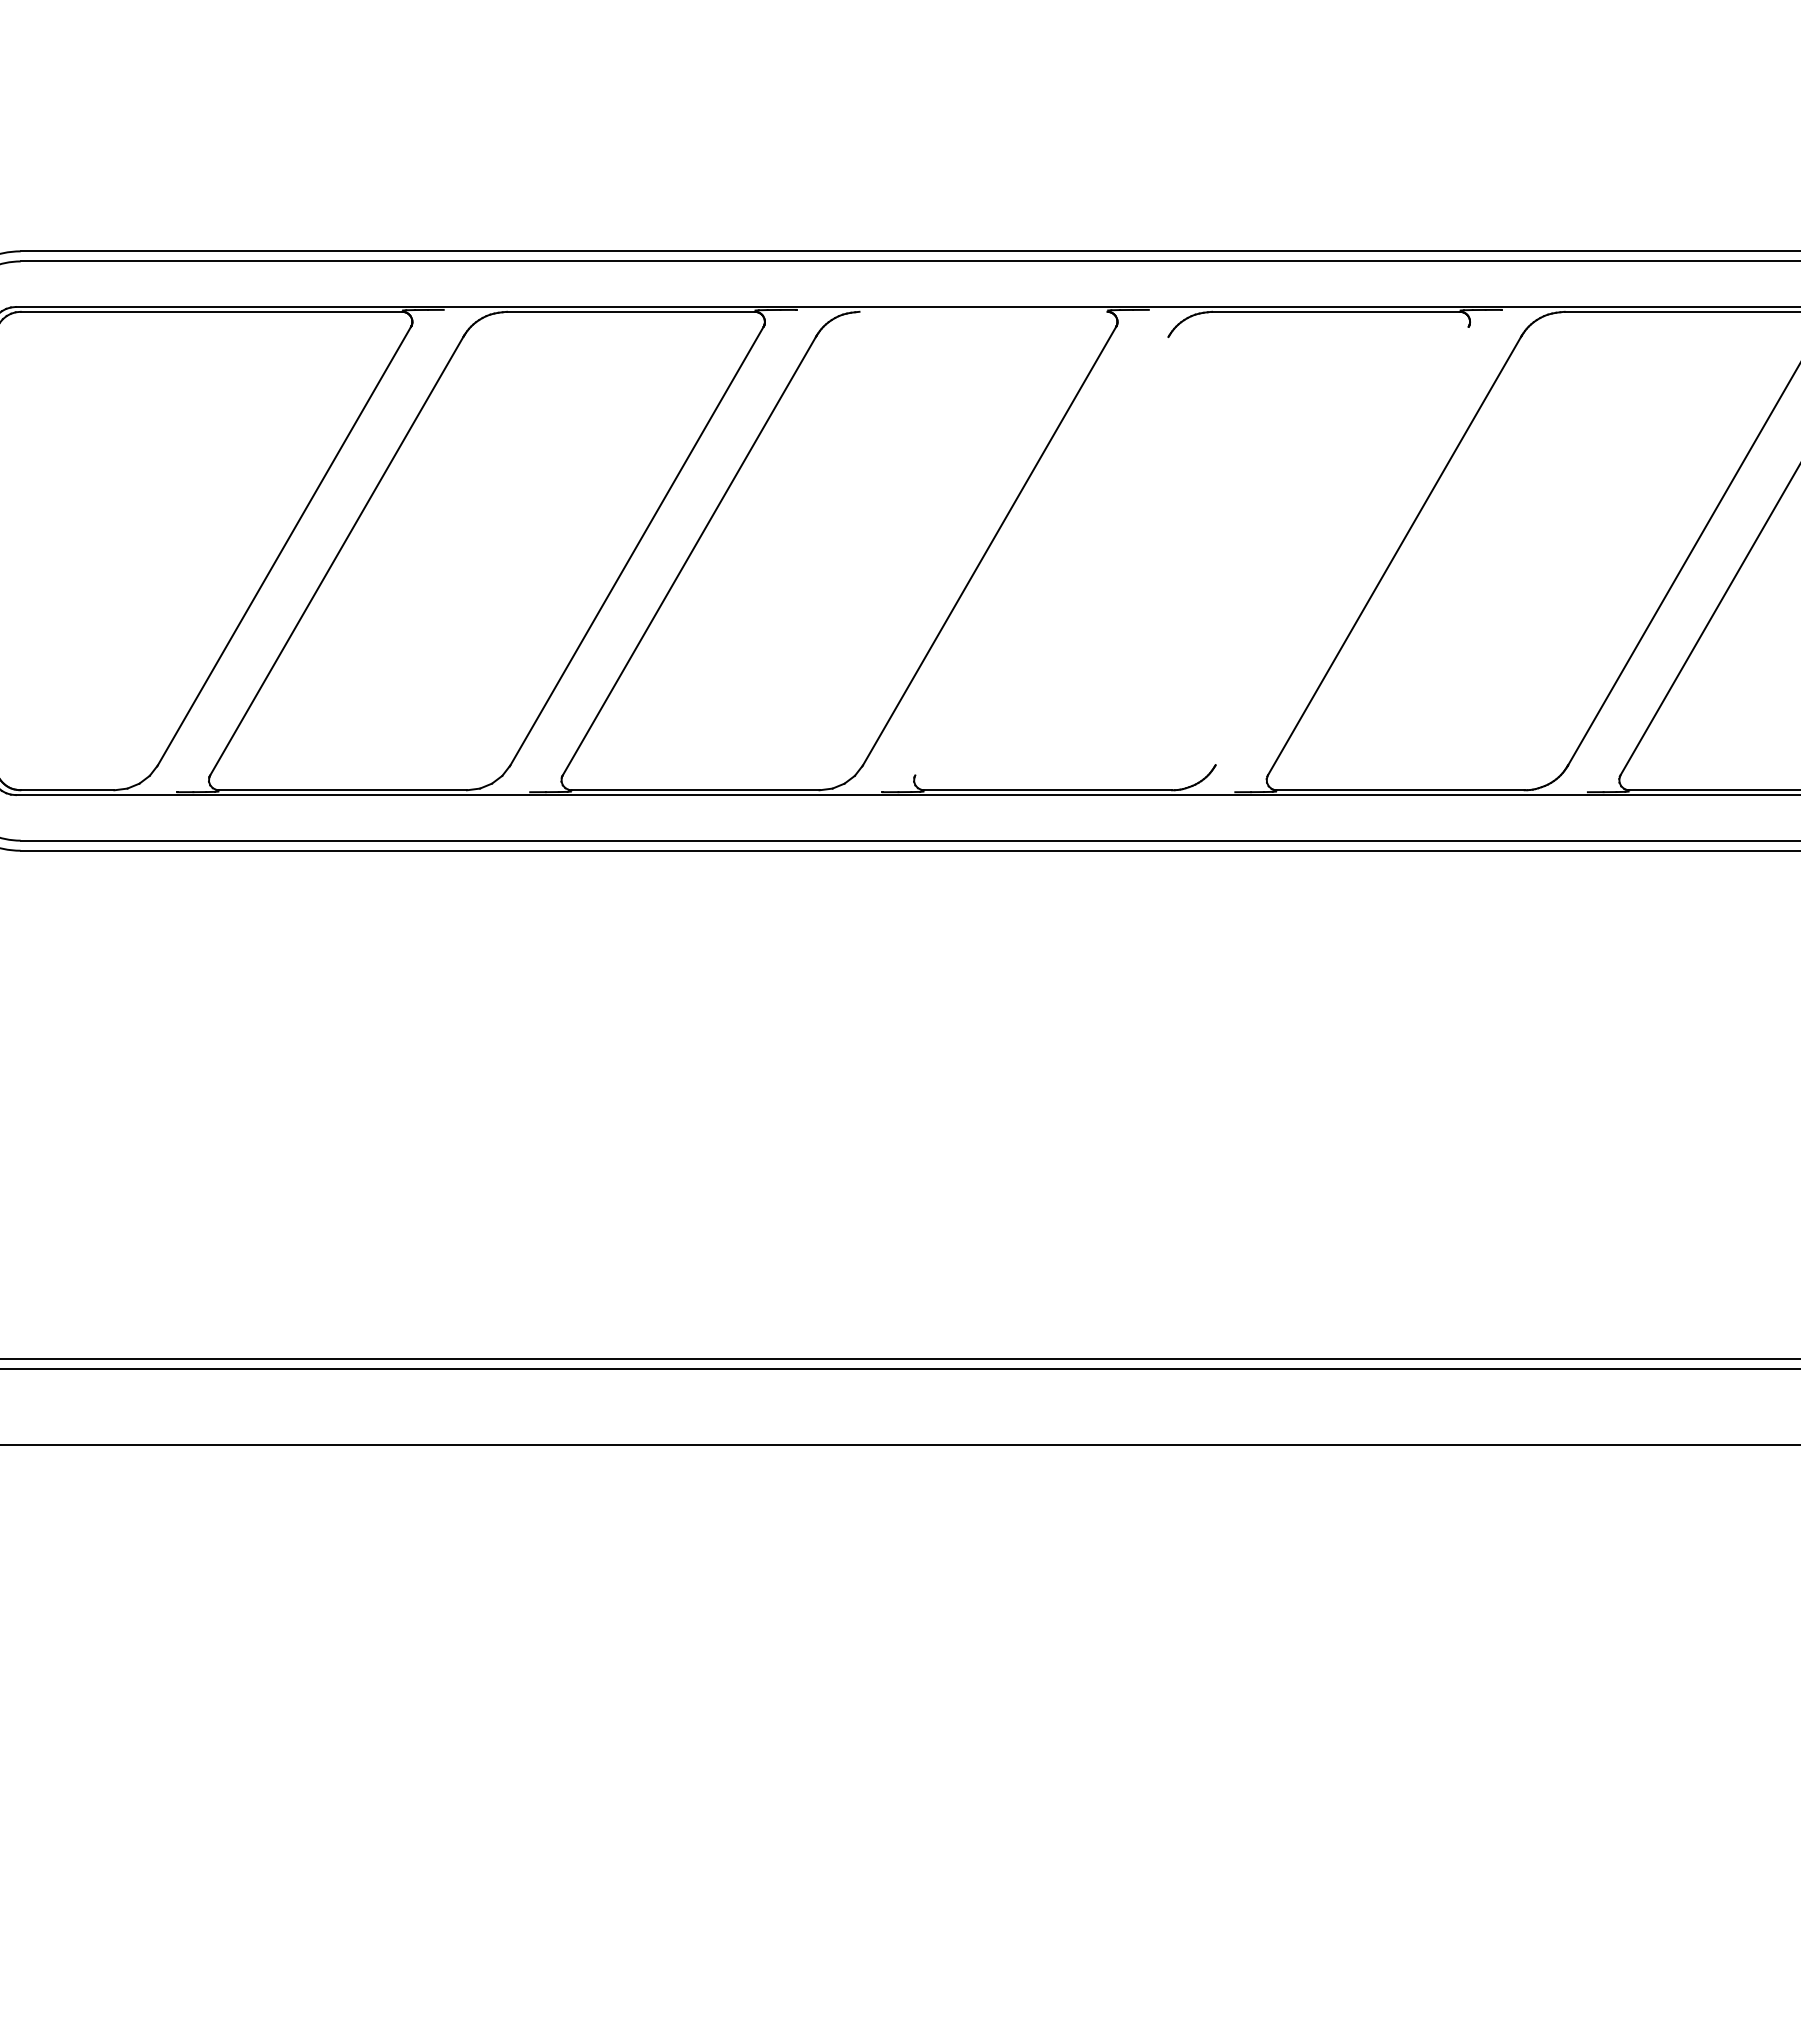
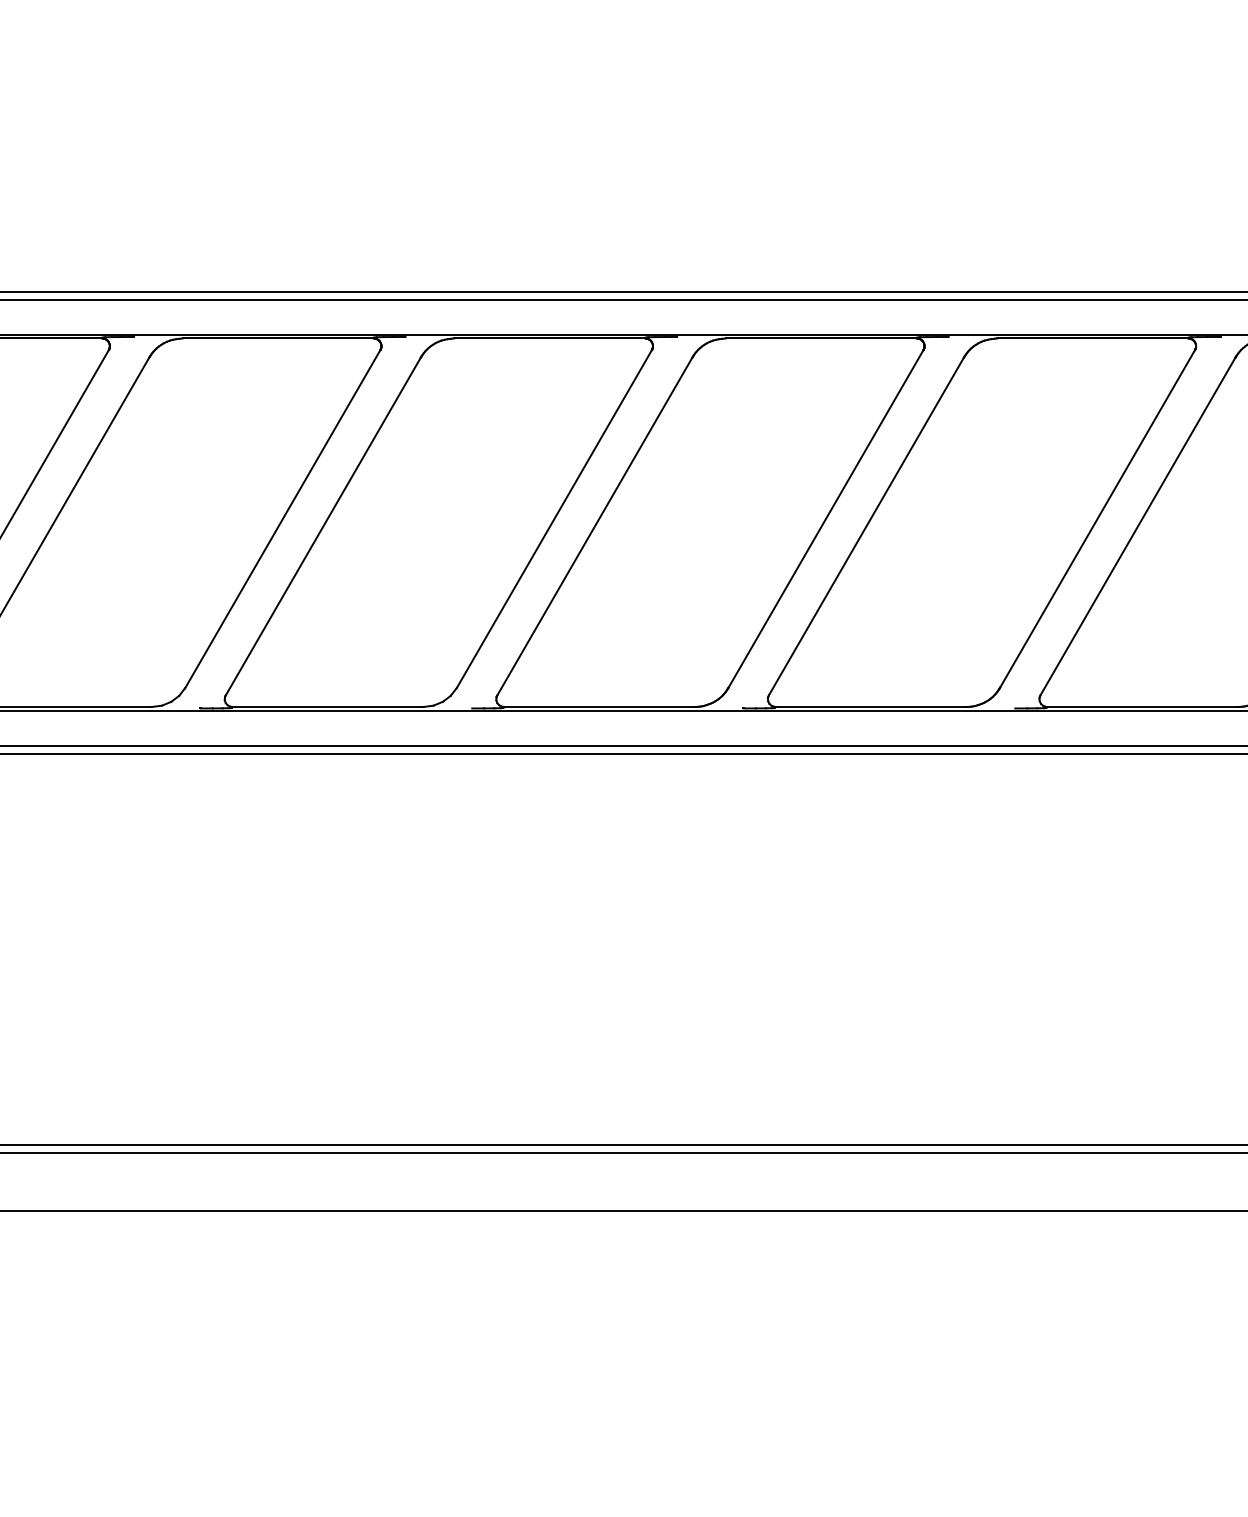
line: (983, 311) -> (549, 338), added
line: (1341, 545) -> (825, 518), added
line: (1041, 555) -> (594, 526), added

